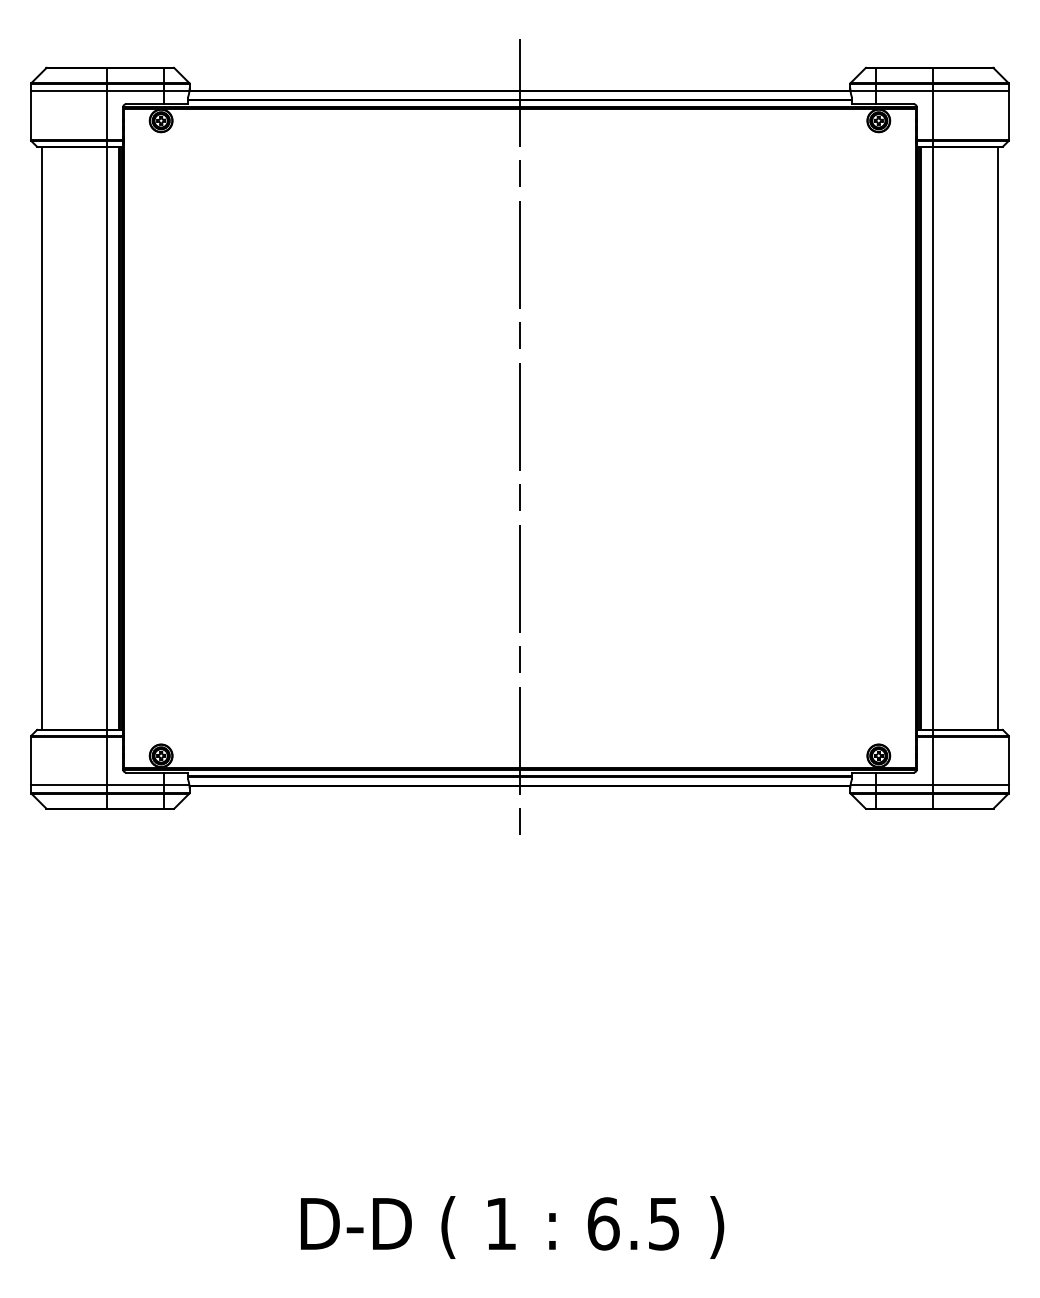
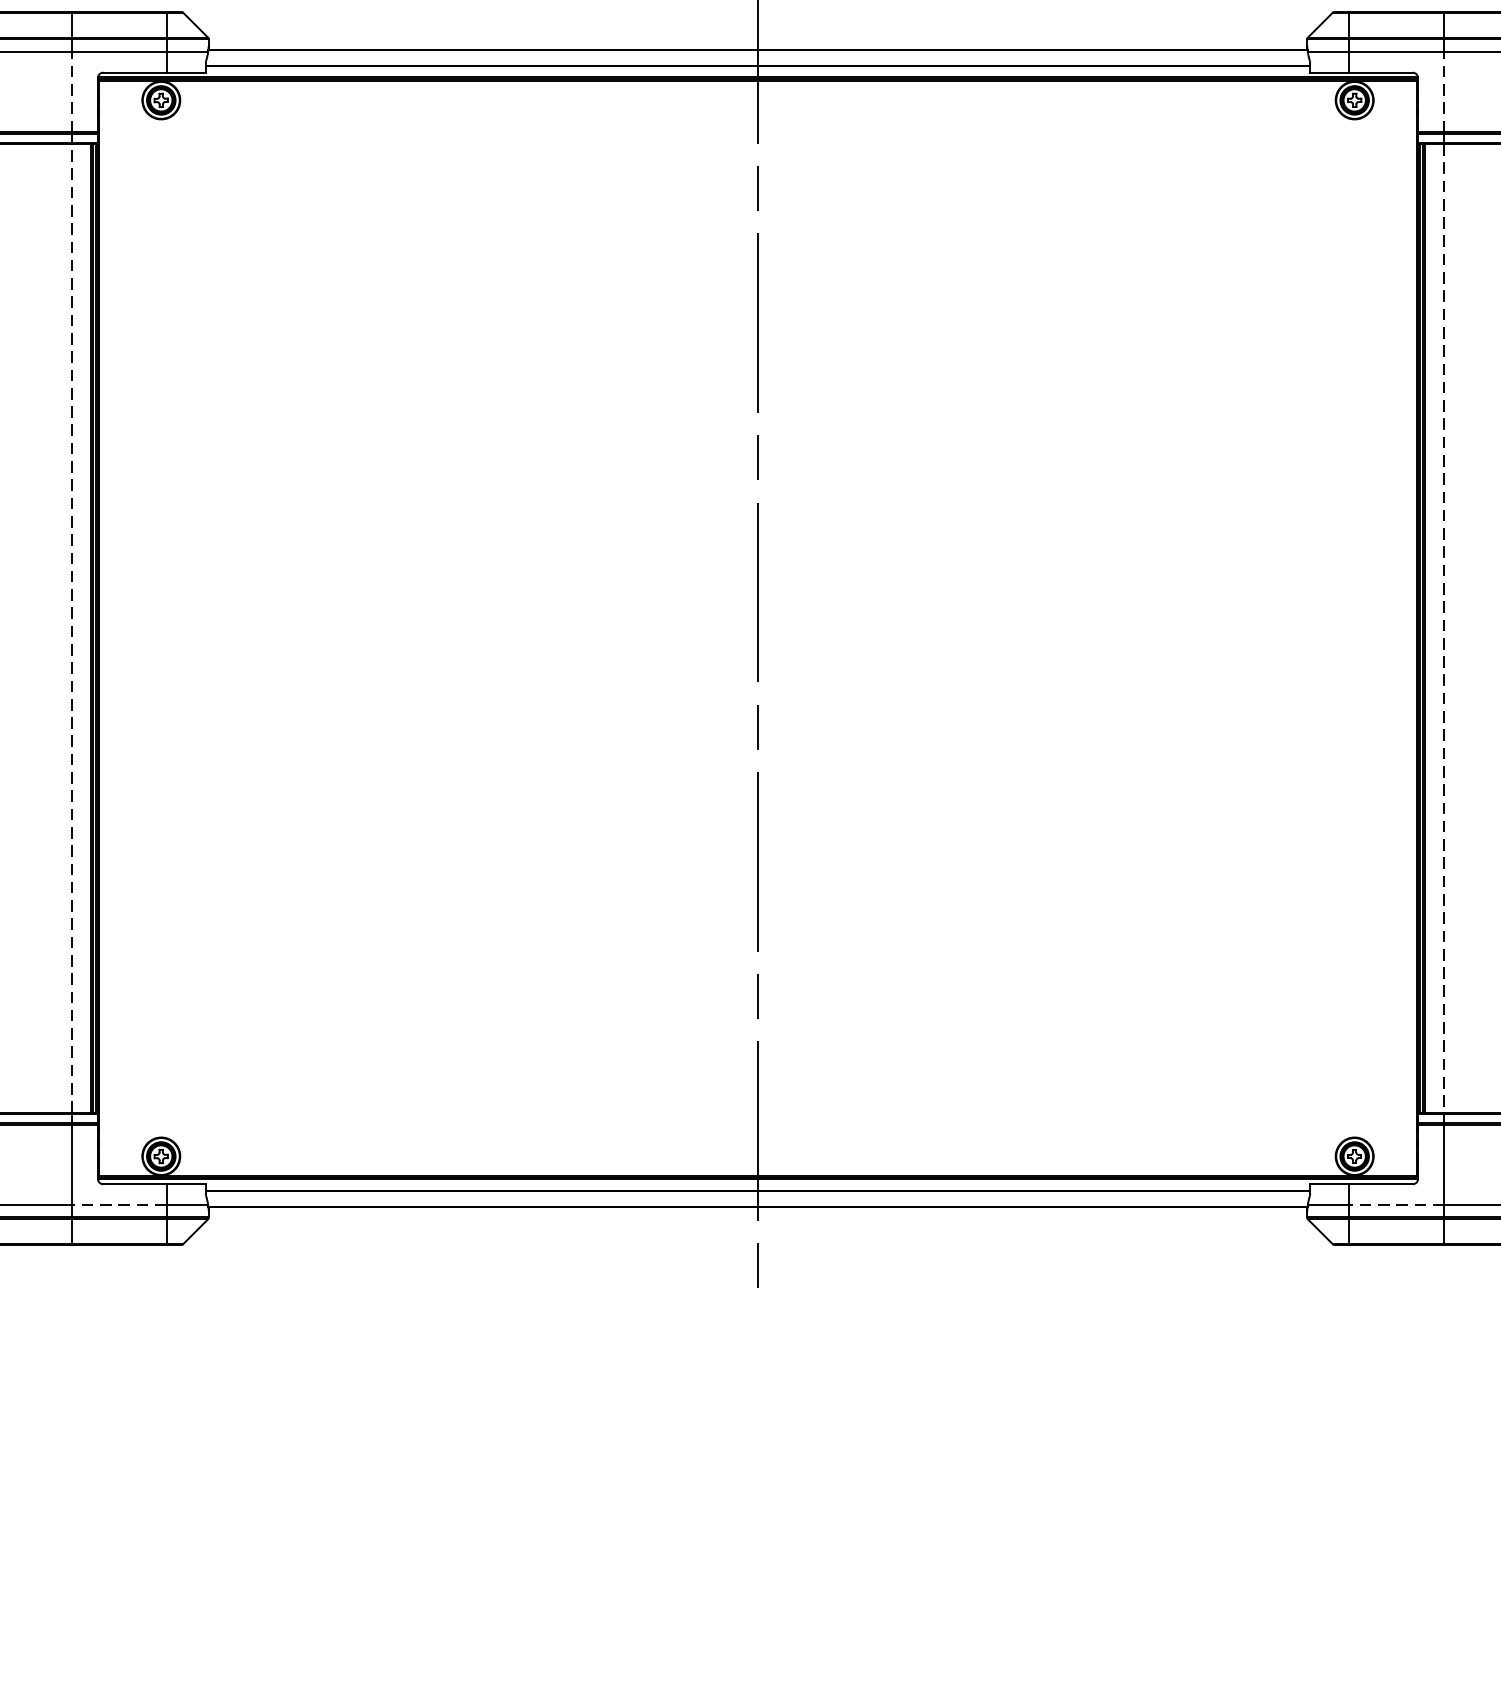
line: (107, 115) -> (72, 91), solid -> dashed
line: (932, 115) -> (1443, 91), solid -> dashed
line: (107, 437) -> (72, 626), solid -> dashed
line: (932, 438) -> (1443, 628), solid -> dashed
line: (135, 785) -> (118, 1205), solid -> dashed
line: (904, 785) -> (1397, 1205), solid -> dashed

